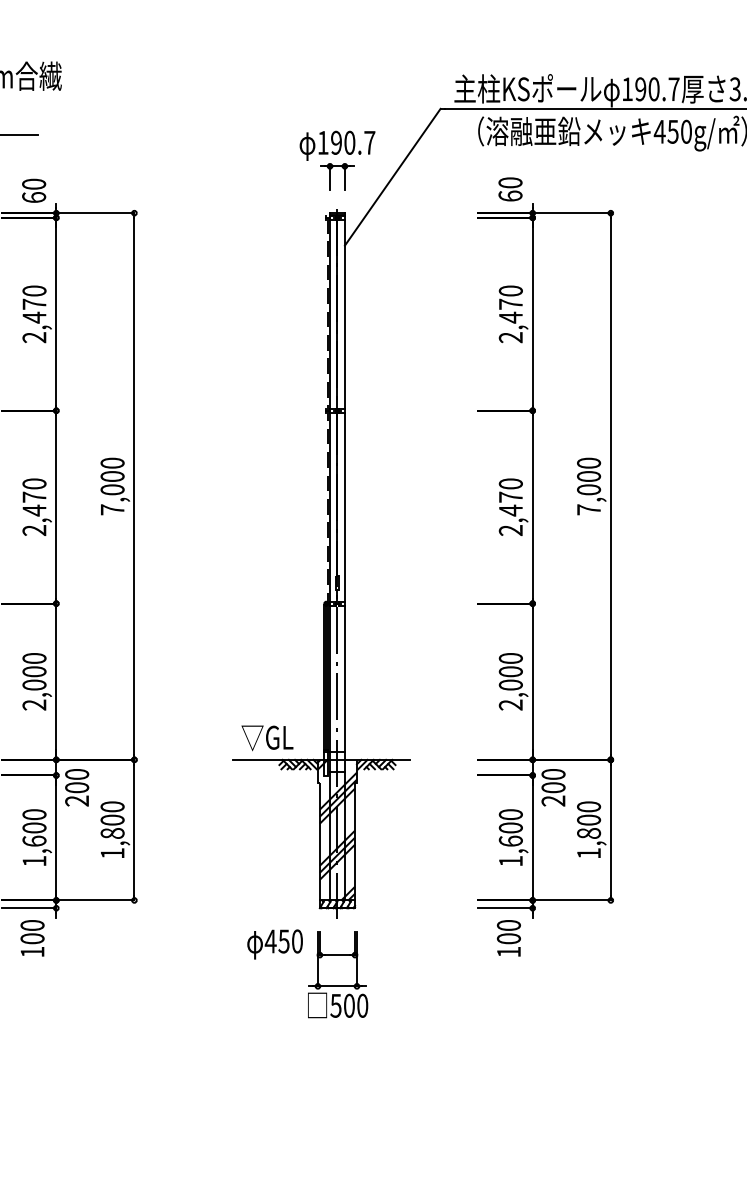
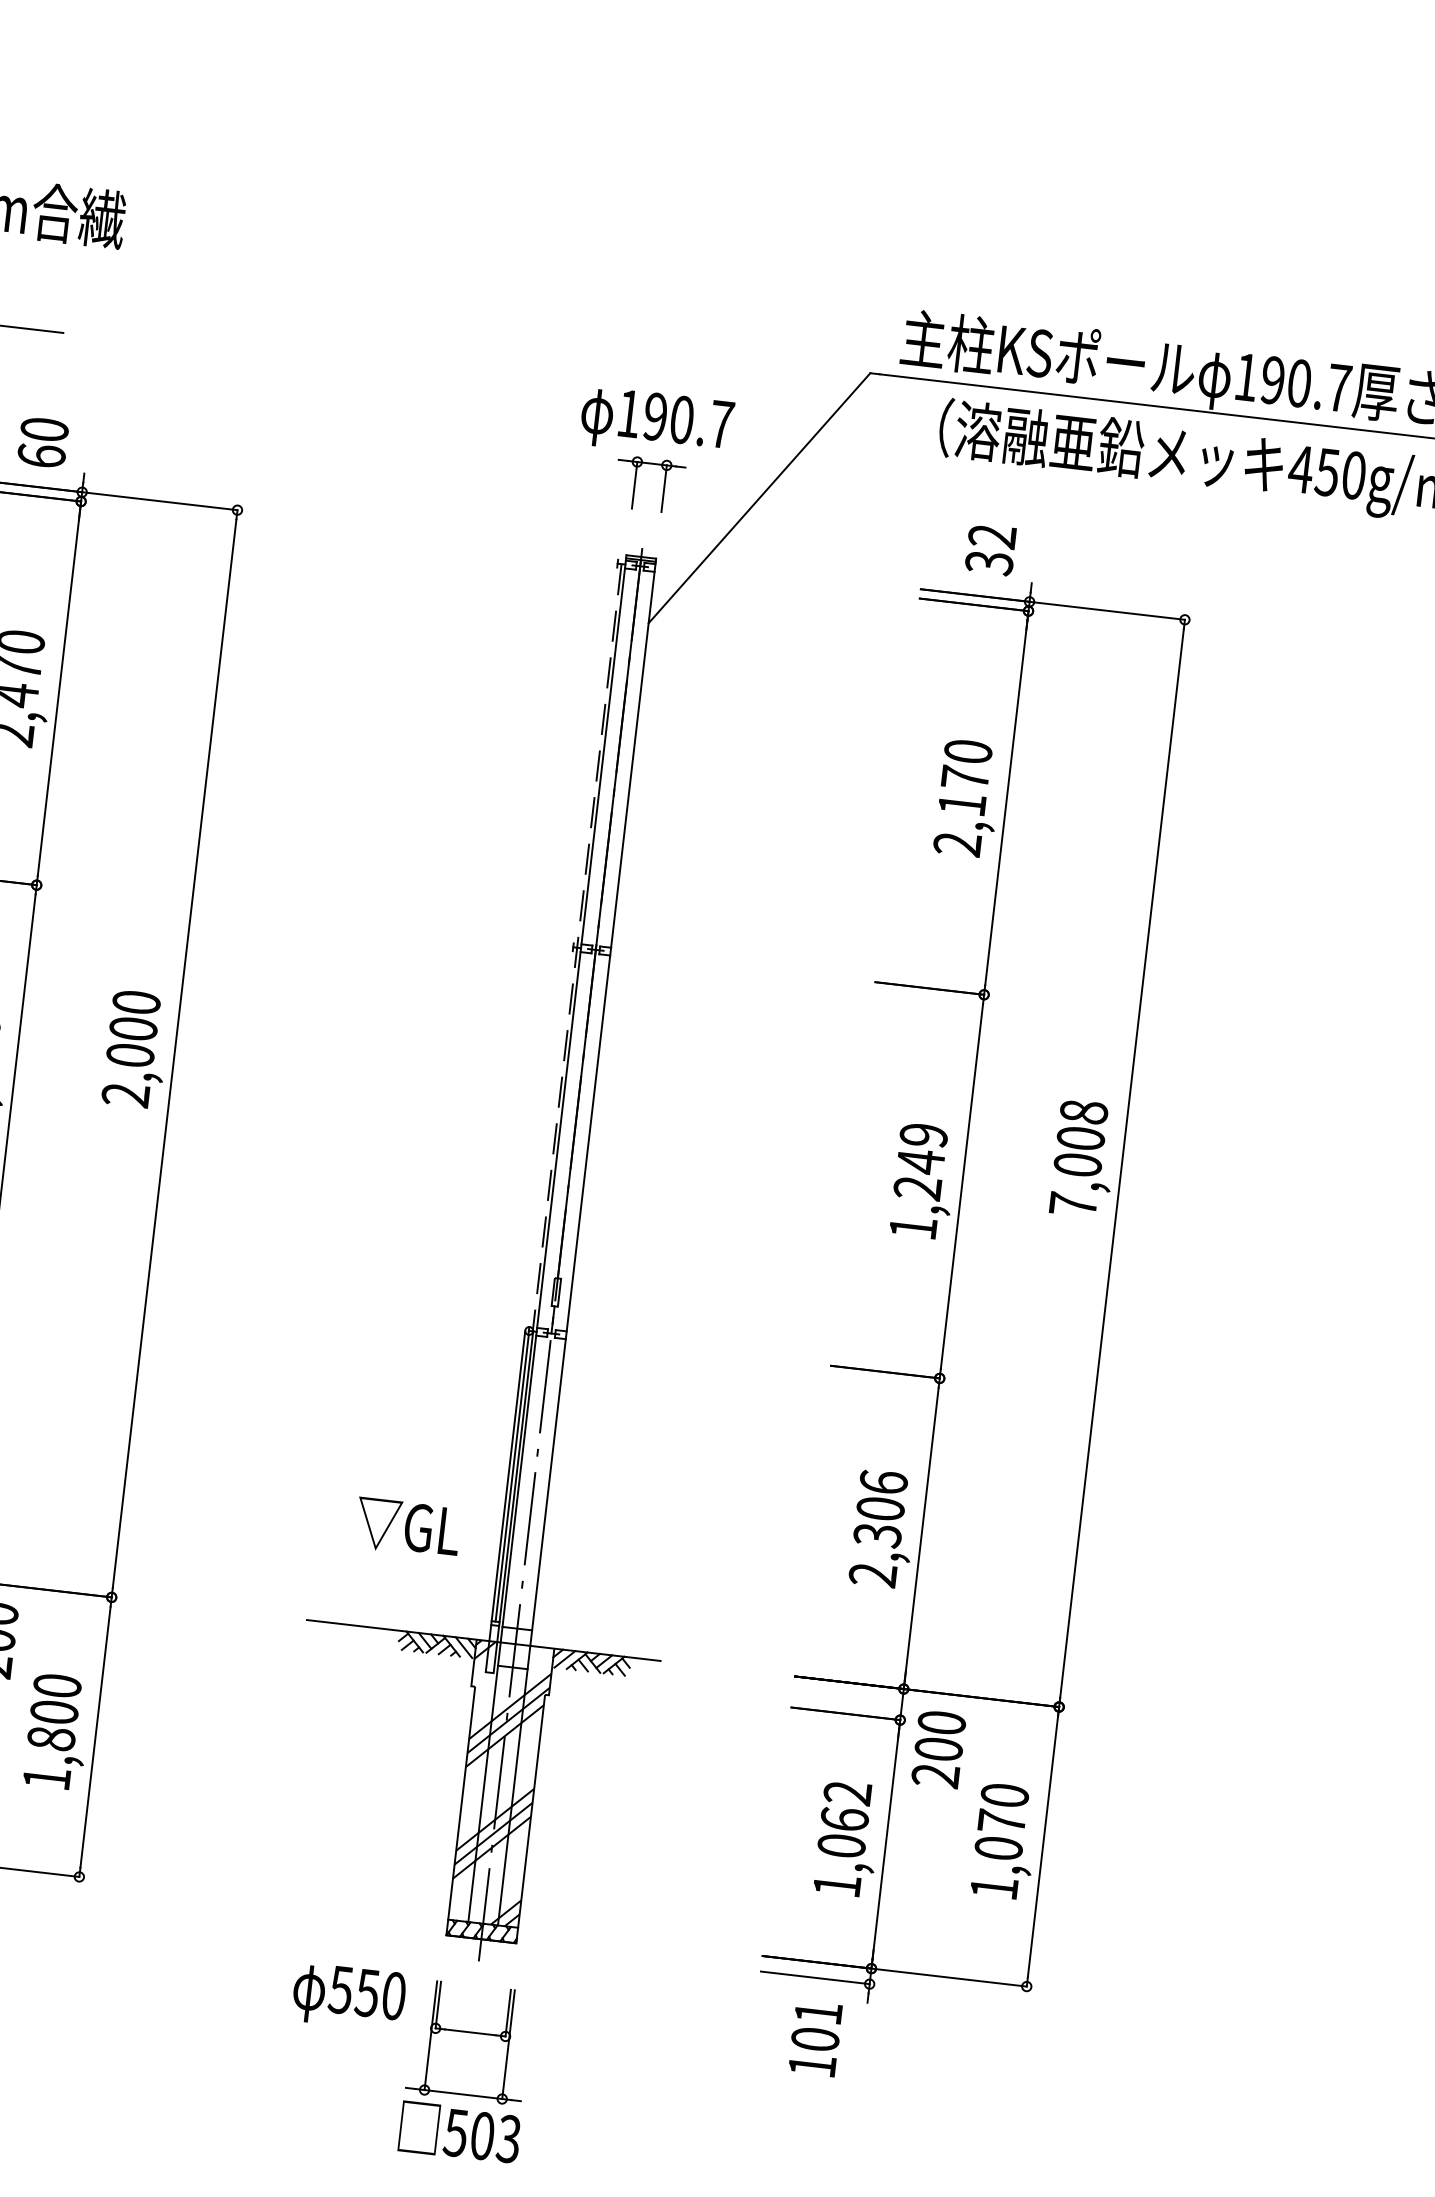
text: (510, 189) -> (990, 549), 60 -> 32
text: (510, 317) -> (961, 804), 2,470 -> 2,170
text: (588, 462) -> (1083, 1110), 7,000 -> 7,008
text: (510, 507) -> (917, 1182), 2,470 -> 1,249
text: (112, 509) -> (125, 1094), 7,000 -> 2,000
text: (510, 671) -> (879, 1508), 2,000 -> 2,306
text: (267, 738) -> (408, 1528), moved
text: (589, 826) -> (1001, 1834), 1,800 -> 1,070
text: (510, 827) -> (844, 1818), 1,600 -> 1,062
text: (508, 925) -> (817, 2012), 100 -> 101
text: (270, 941) -> (340, 1989), 450 -> 550
text: (362, 1005) -> (508, 2138), 500 -> 503

